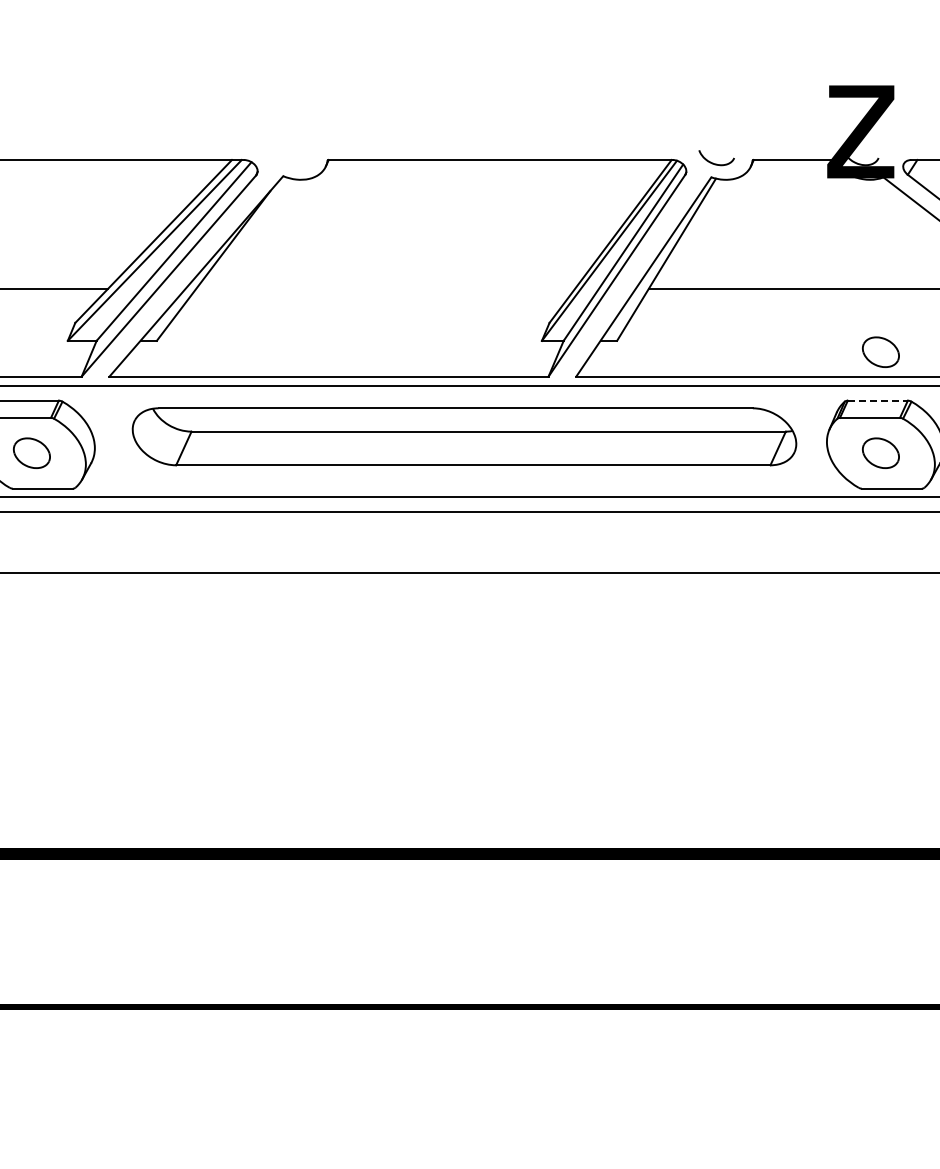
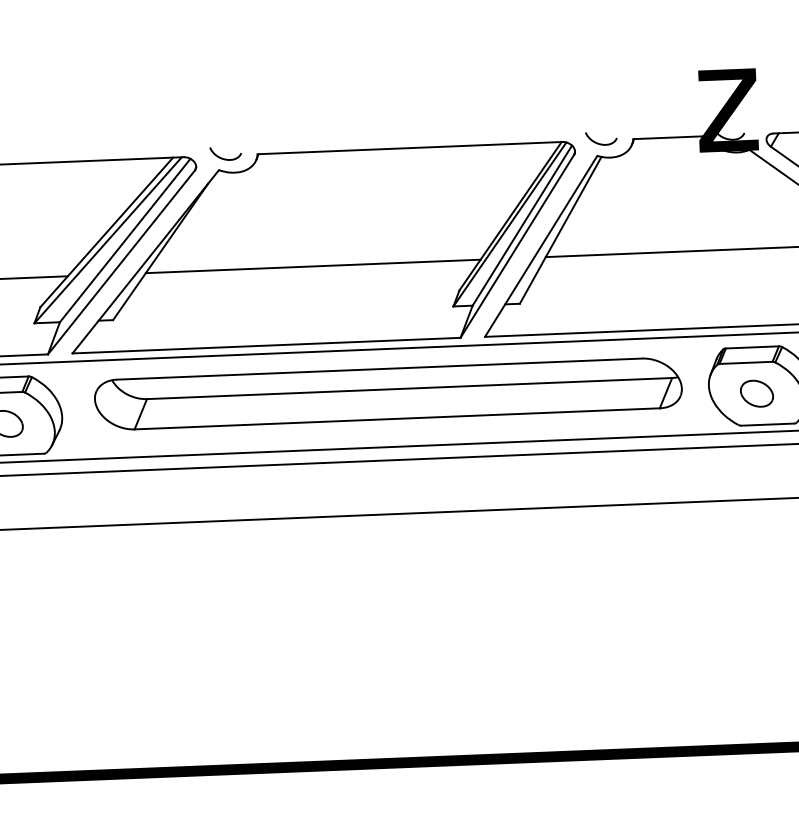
curve: (288, 162) -> (223, 157), added
line: (384, 289) -> (312, 266), added
part: (880, 351) -> (752, 303), removed
line: (878, 400) -> (752, 347), dashed -> solid

